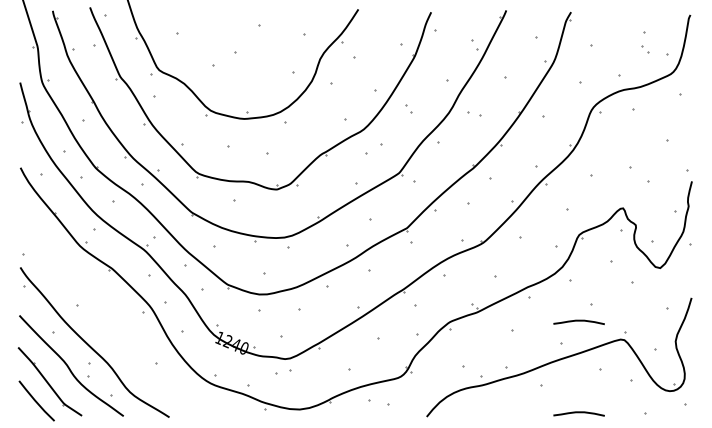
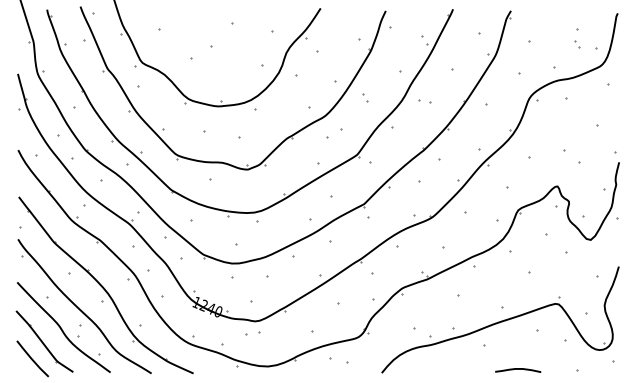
part: (118, 317) -> (105, 284), added
curve: (579, 321) -> (518, 287), removed

